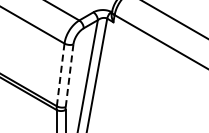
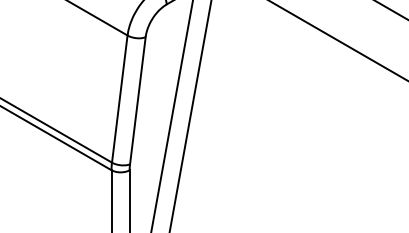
line: (60, 74) -> (119, 98), dashed -> solid
line: (69, 75) -> (137, 100), dashed -> solid

